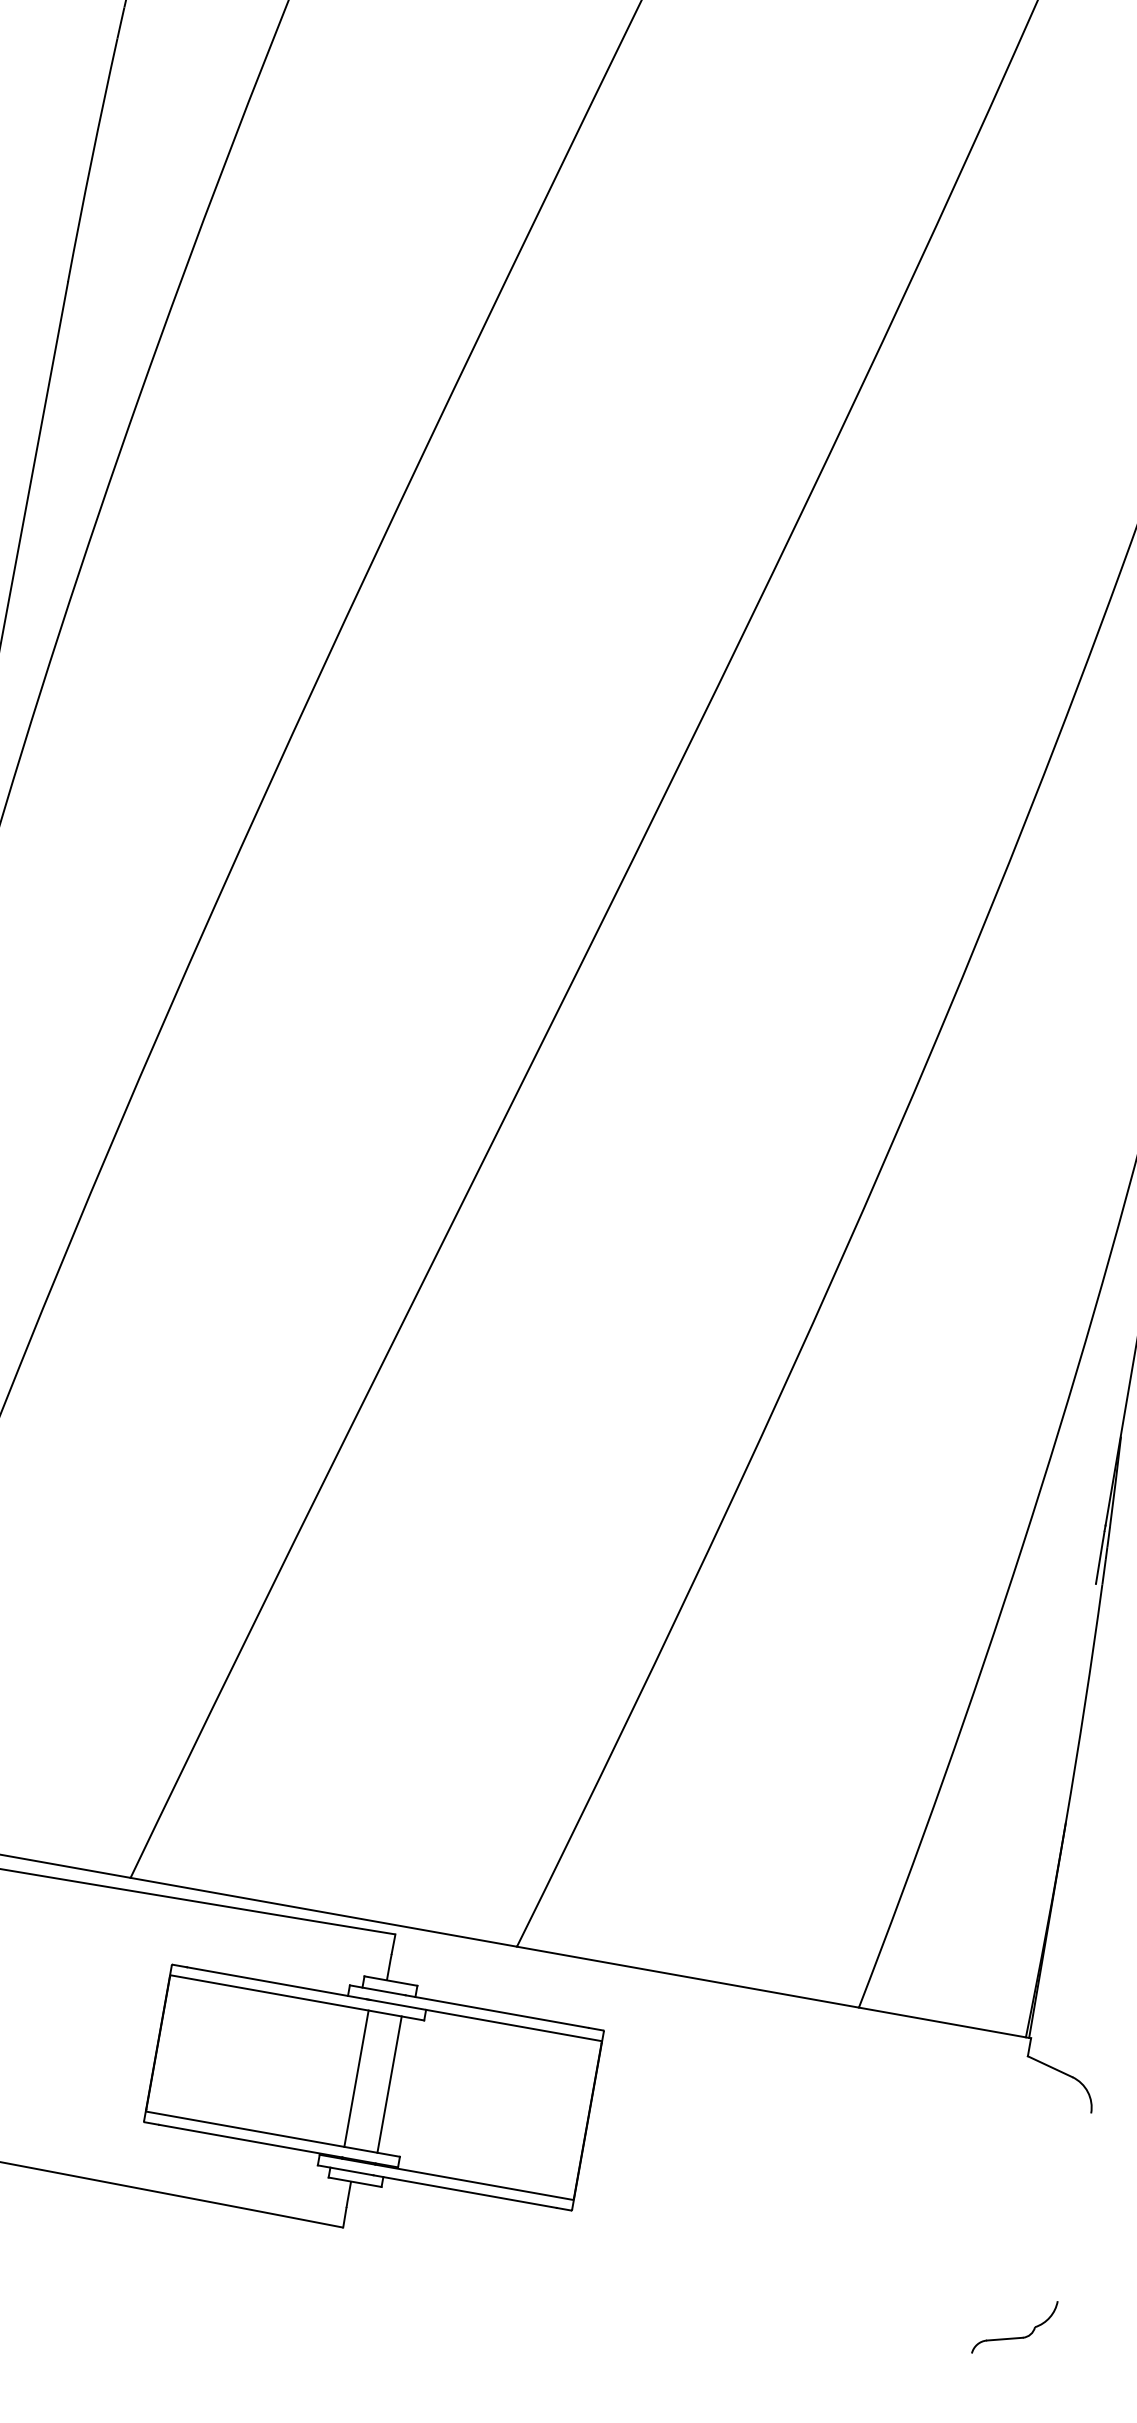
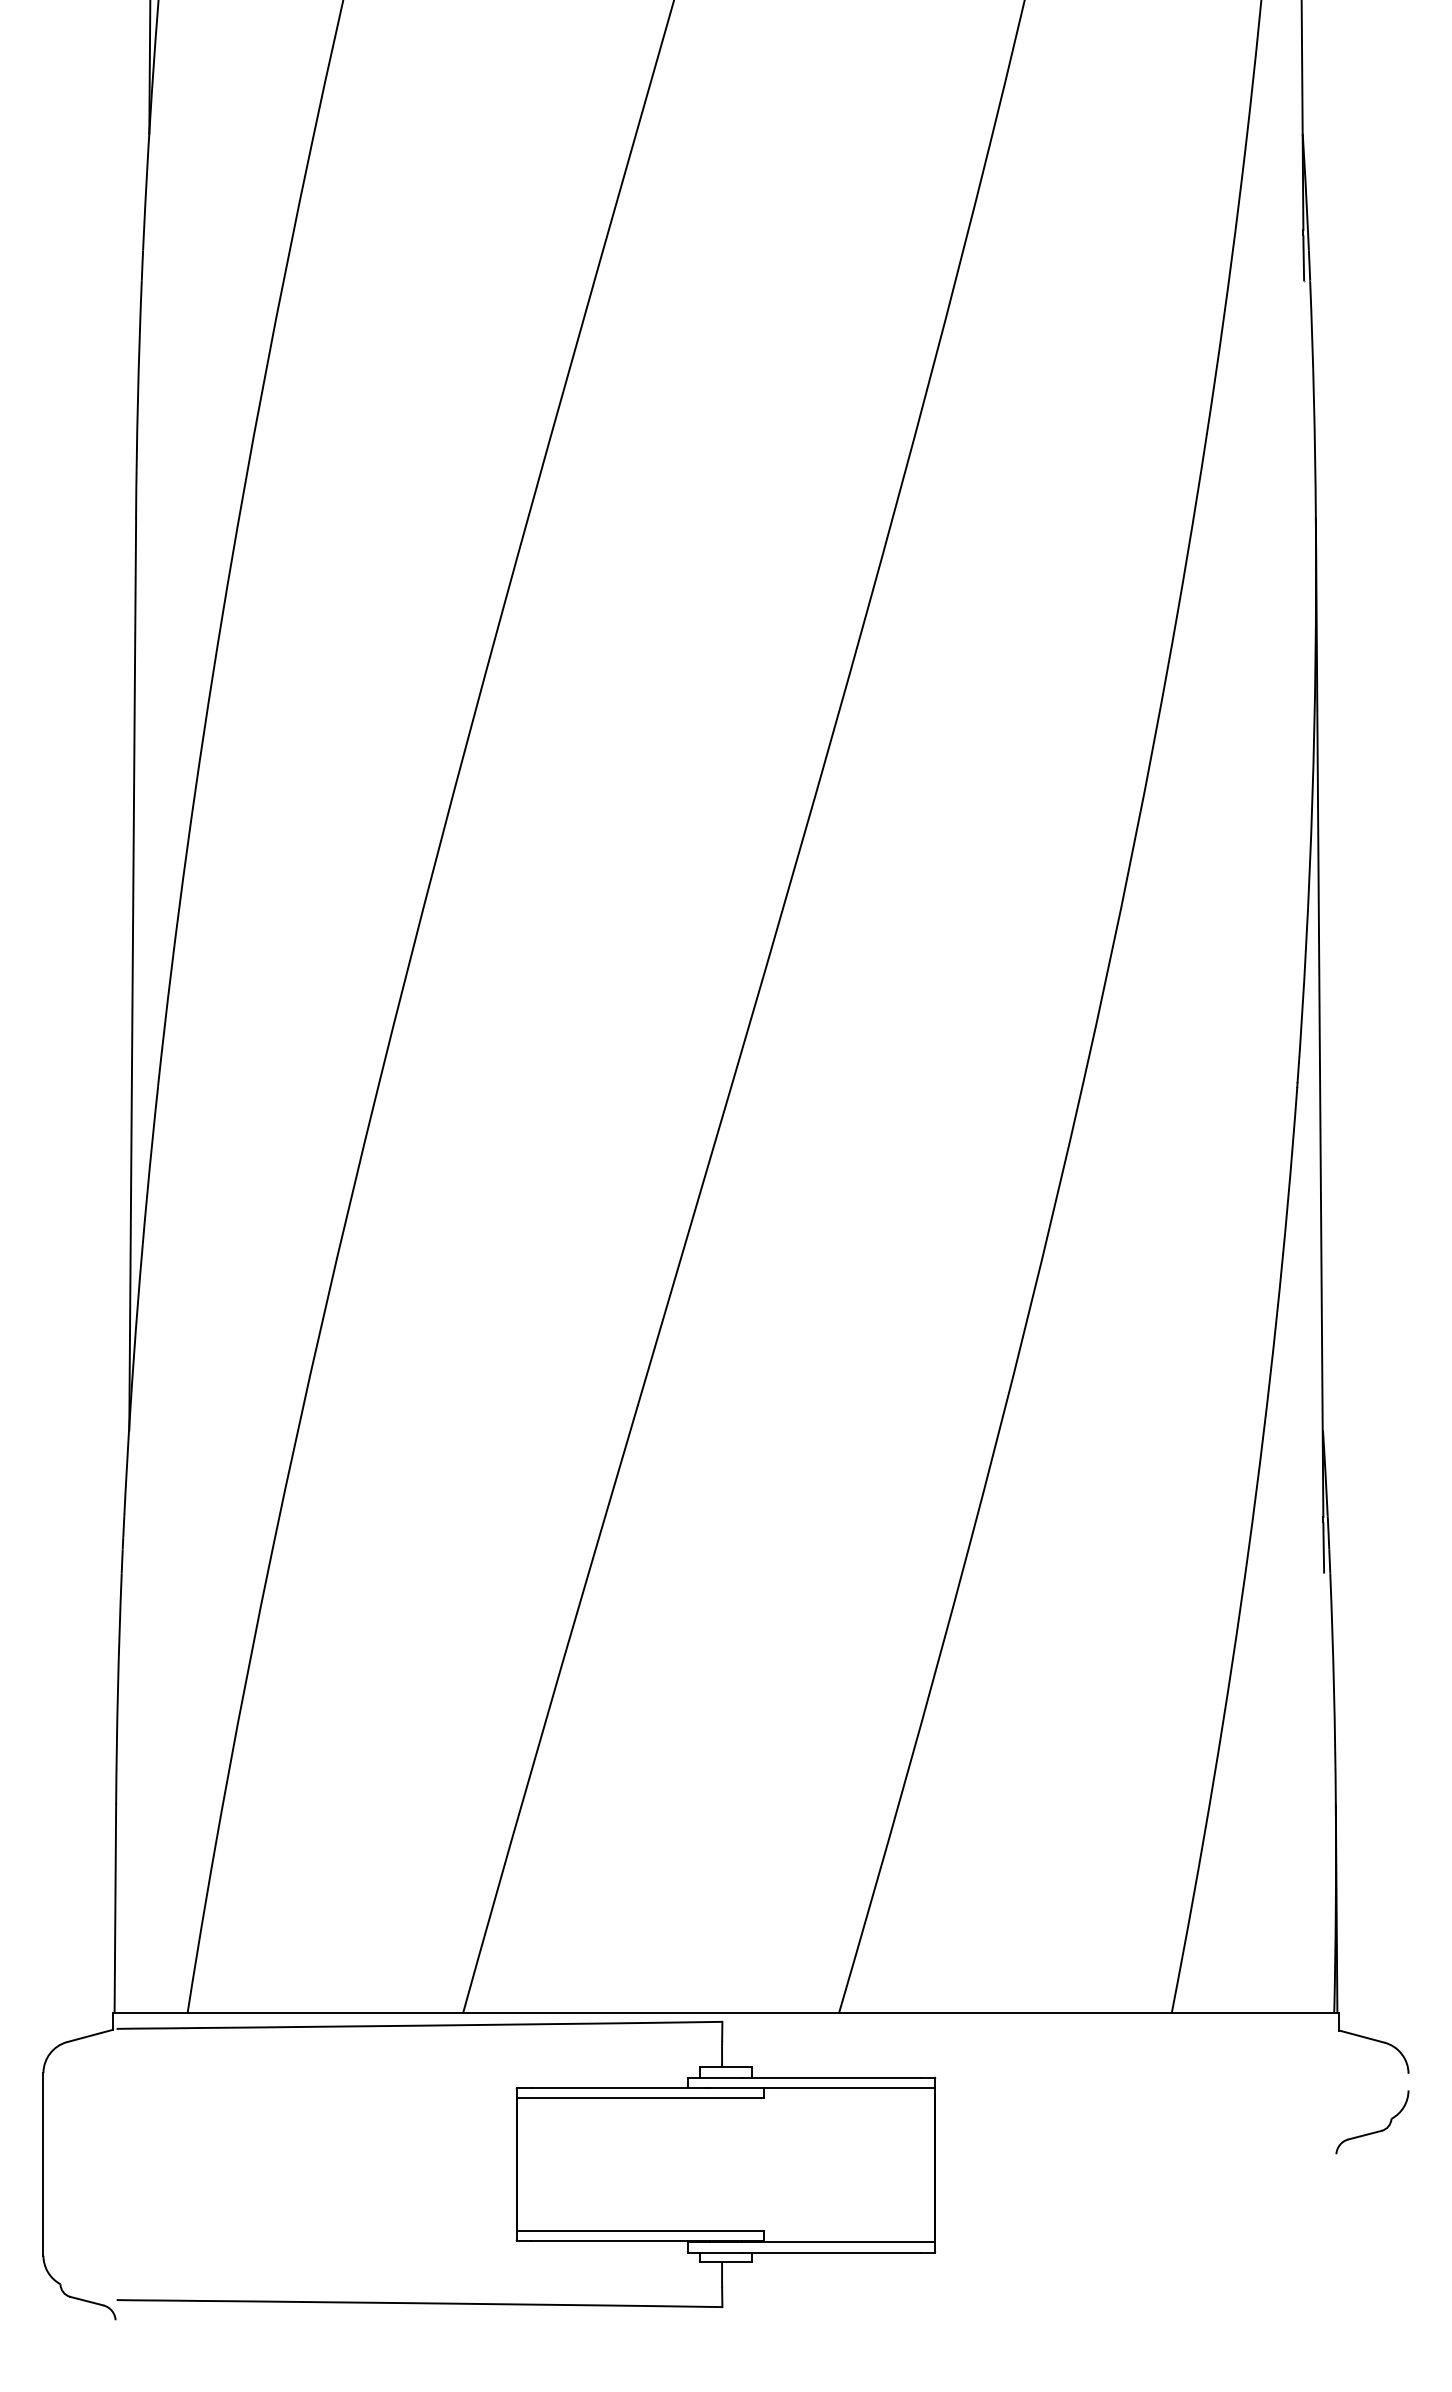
line: (356, 2078) -> (709, 2164), removed
line: (389, 2084) -> (742, 2164), removed
part: (1015, 2337) -> (1374, 2131), moved

